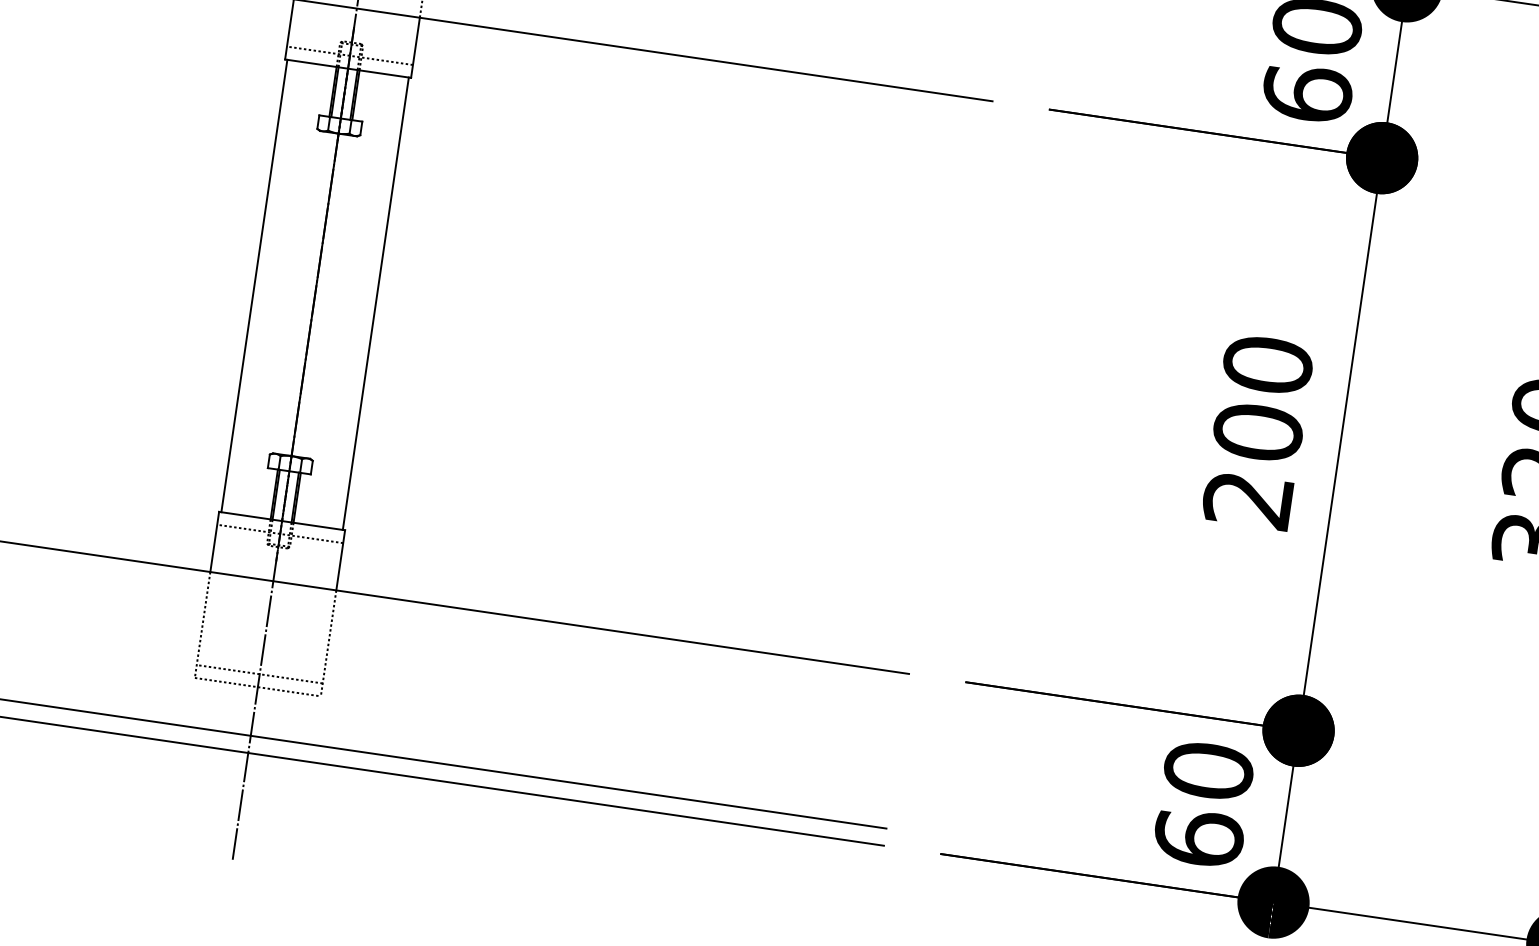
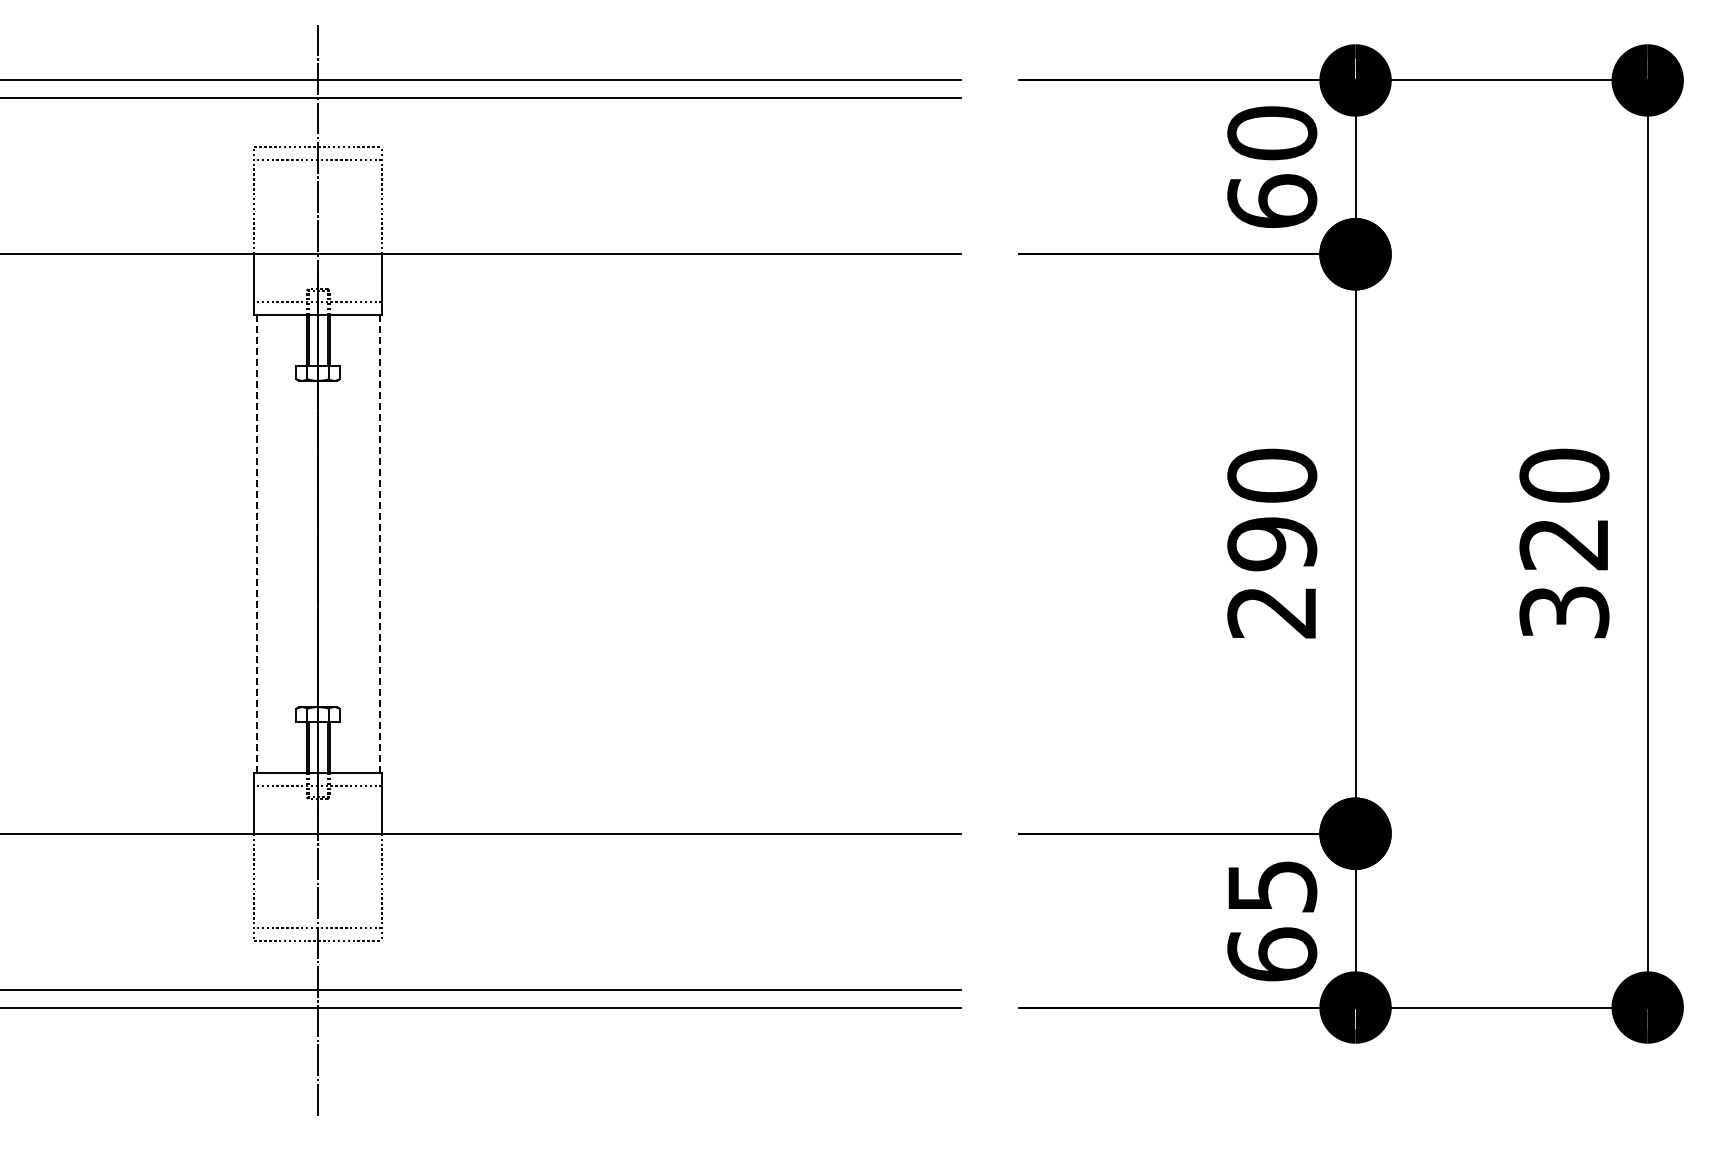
line: (254, 286) -> (256, 544), solid -> dashed
line: (375, 304) -> (379, 544), solid -> dashed
text: (1258, 432) -> (1272, 544), 200 -> 290
text: (1208, 770) -> (1272, 886), 60 -> 65

